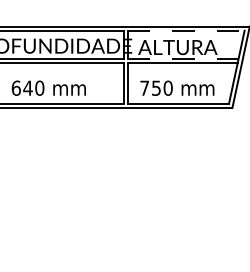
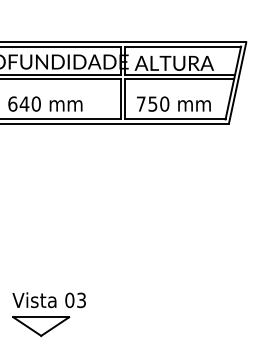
line: (186, 30) -> (183, 46), dashed -> solid
line: (183, 58) -> (180, 74), dashed -> solid

